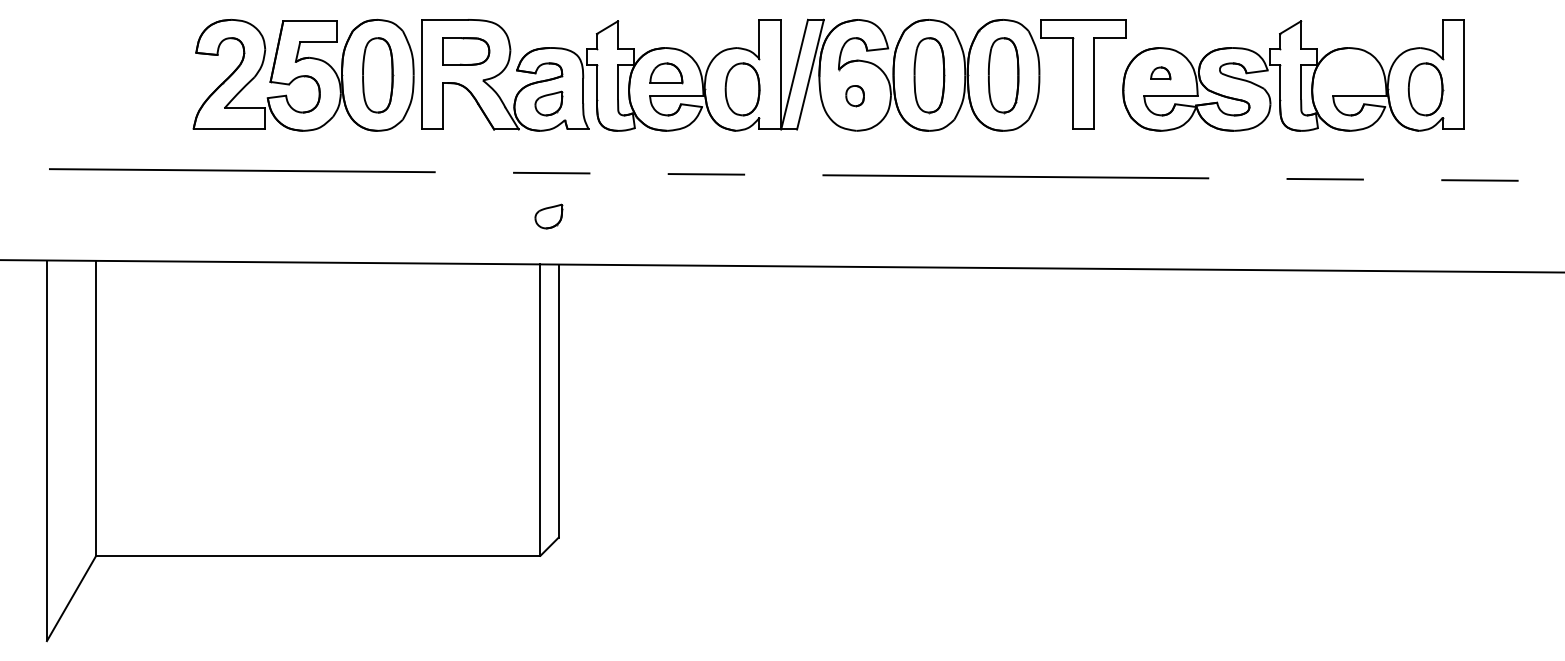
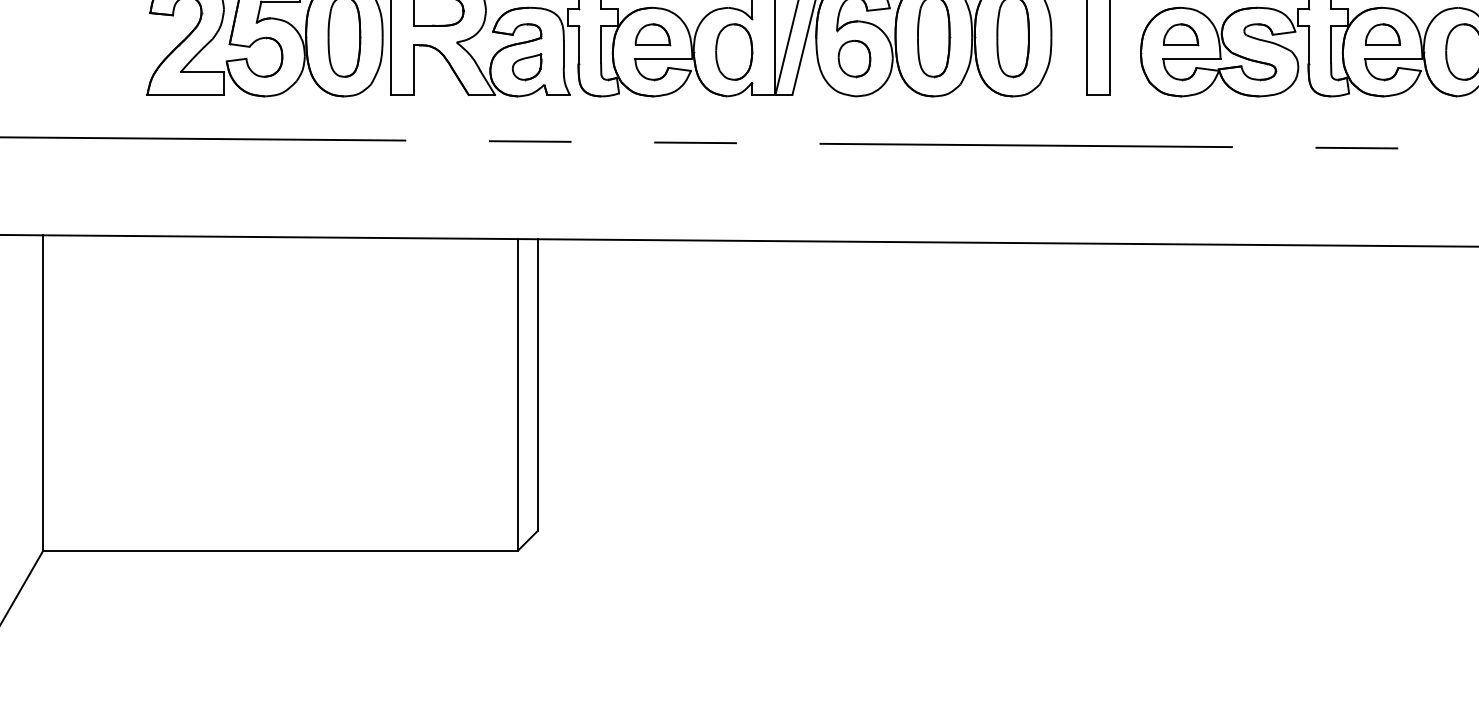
part: (1349, 72) -> (1382, 33), added
part: (1160, 73) -> (1180, 35), size x1.67
part: (854, 96) -> (853, 59), size x1.67
part: (548, 216) -> (526, 187), removed

